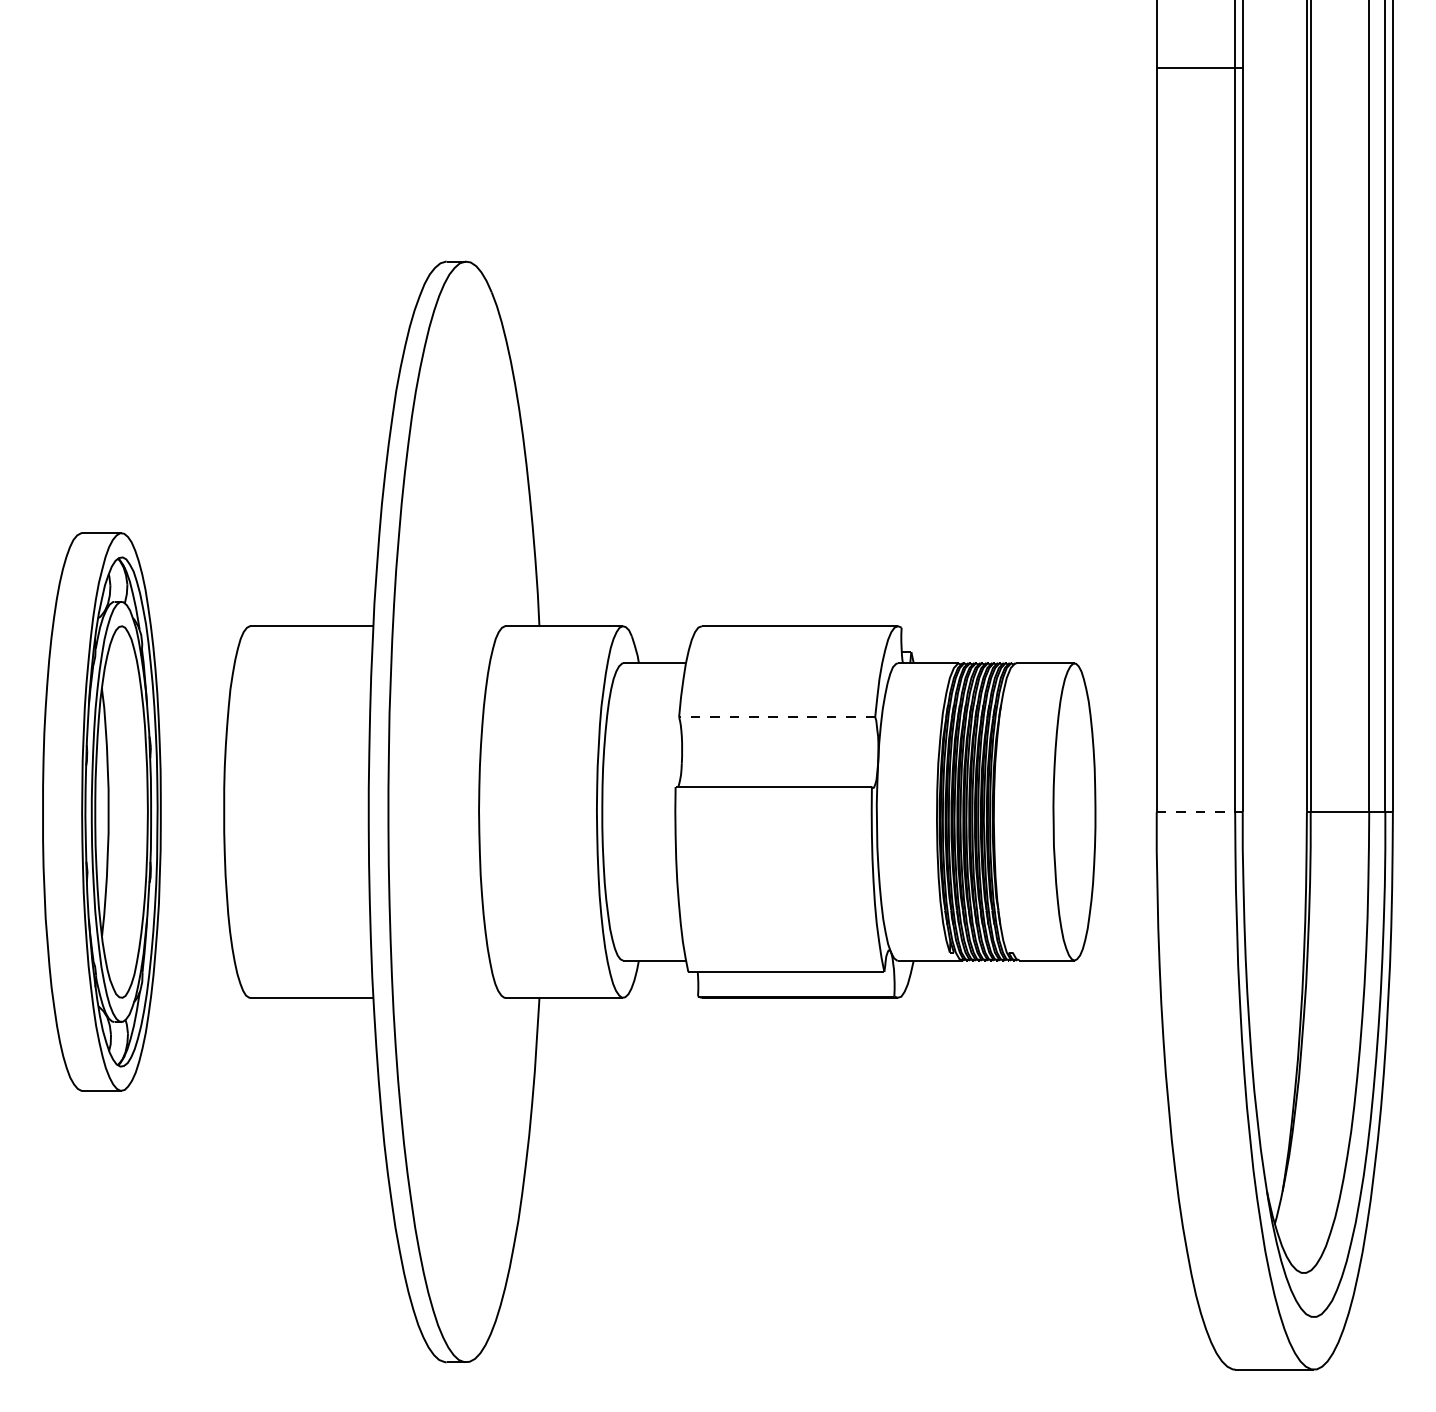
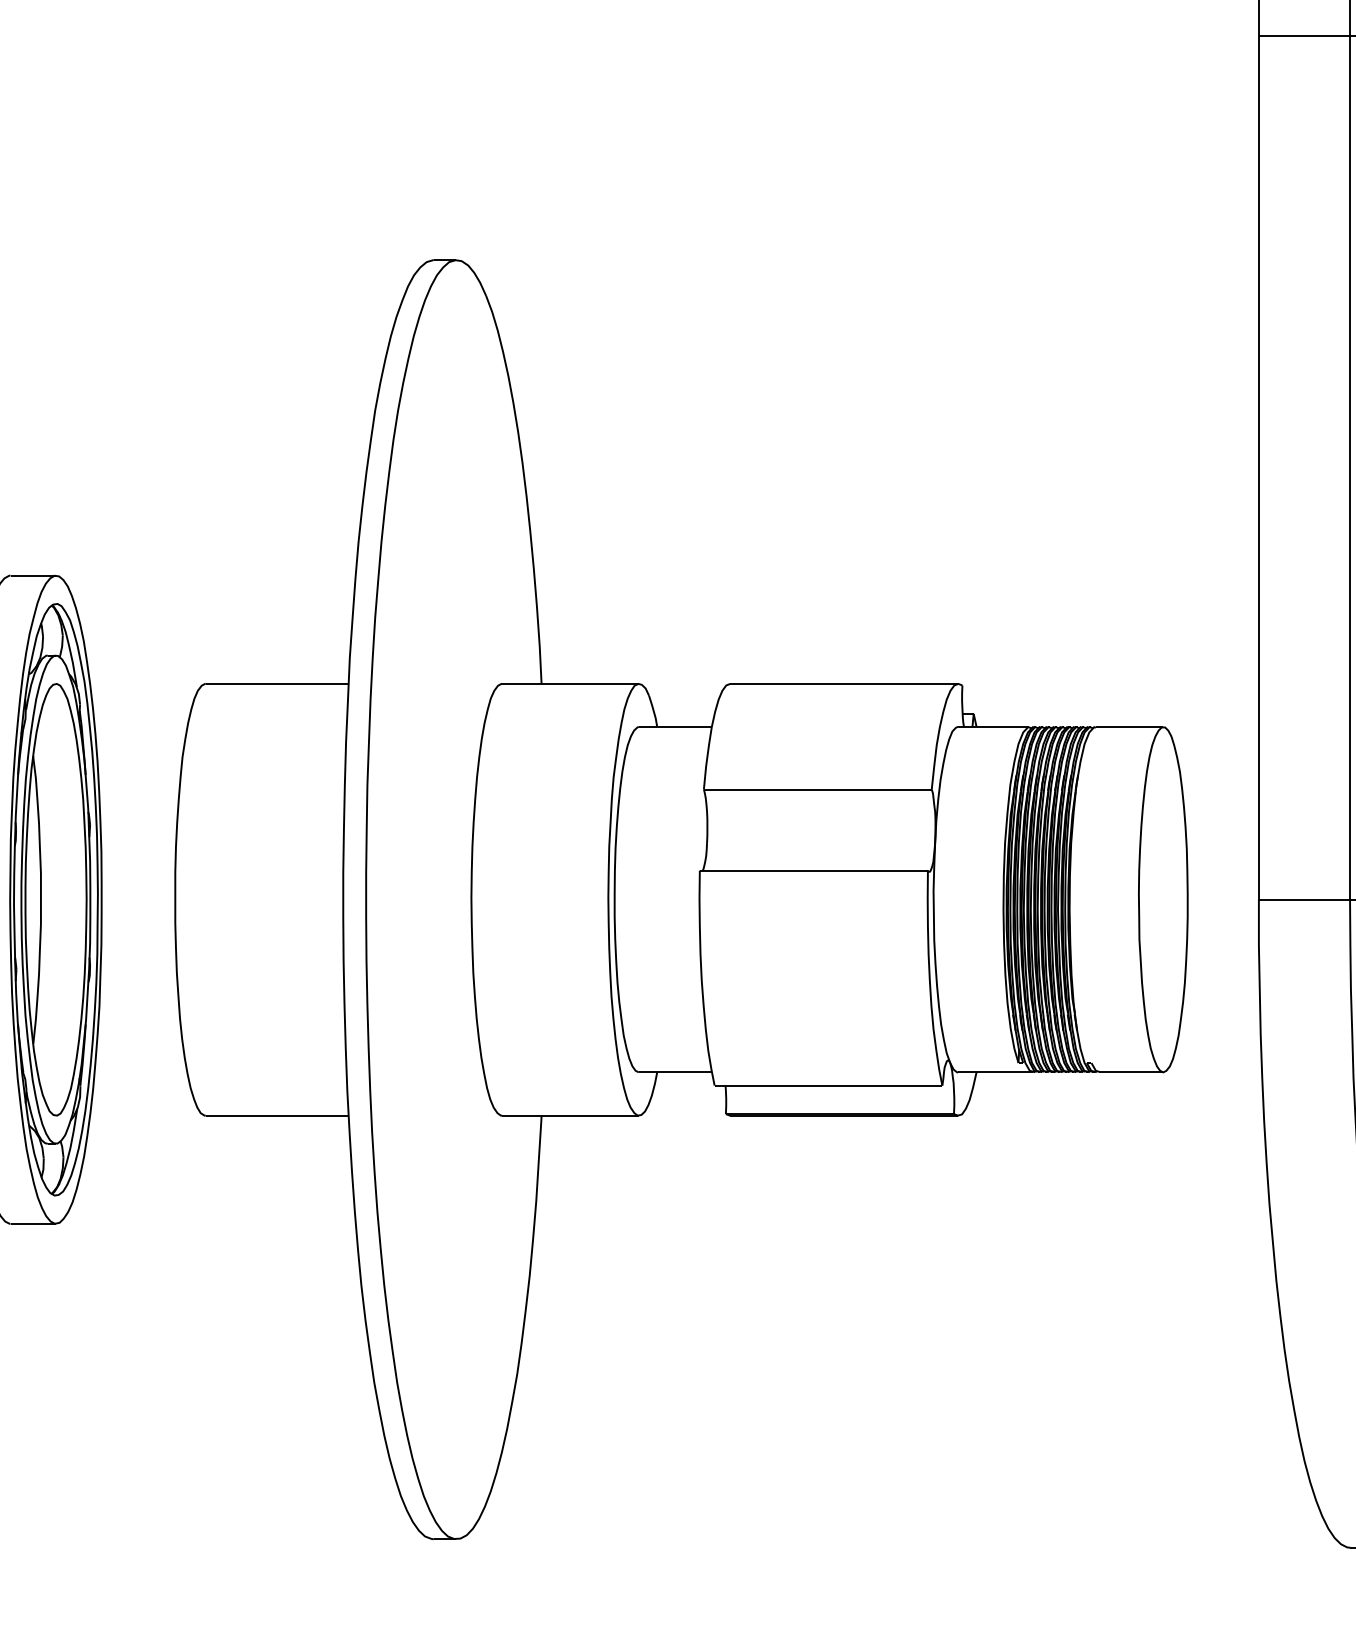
line: (776, 717) -> (817, 789), dashed -> solid
line: (1196, 812) -> (1305, 900), dashed -> solid

